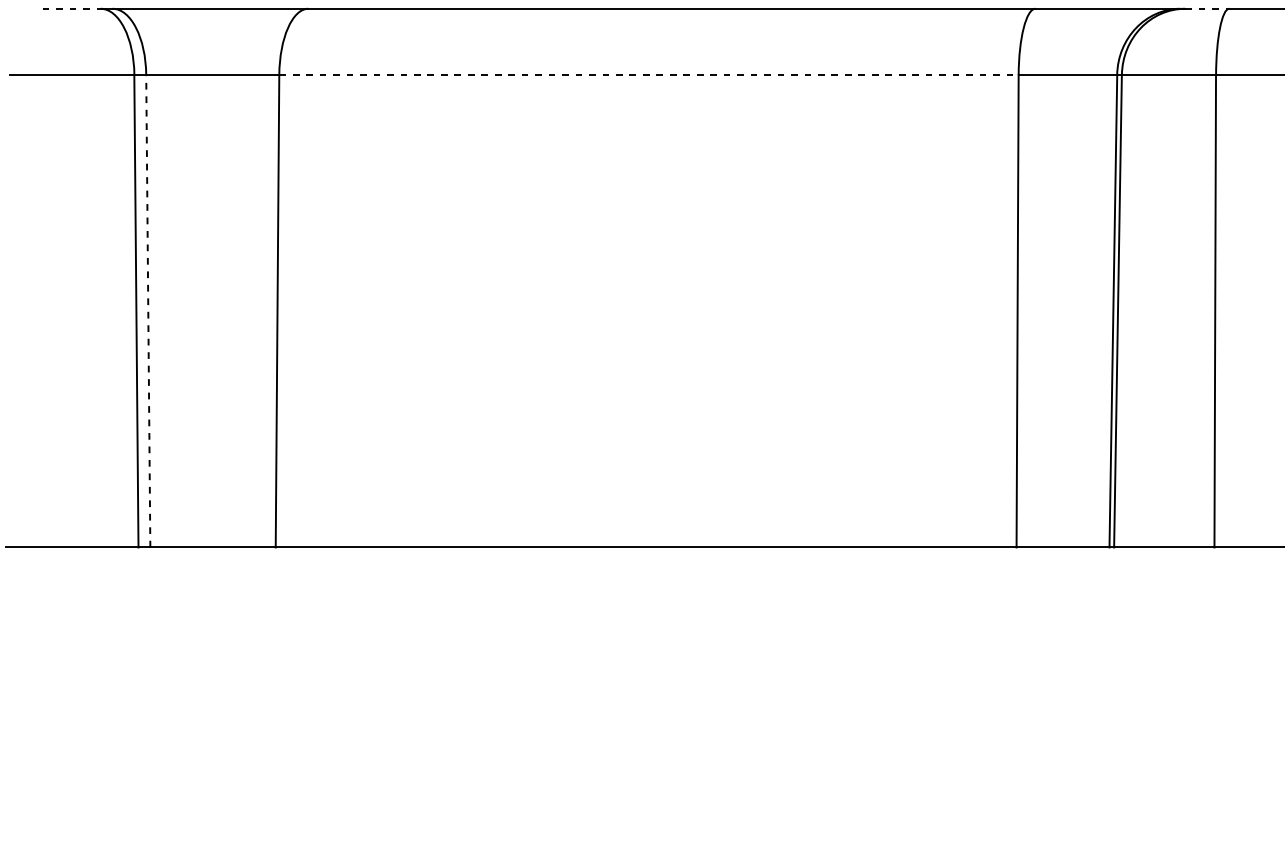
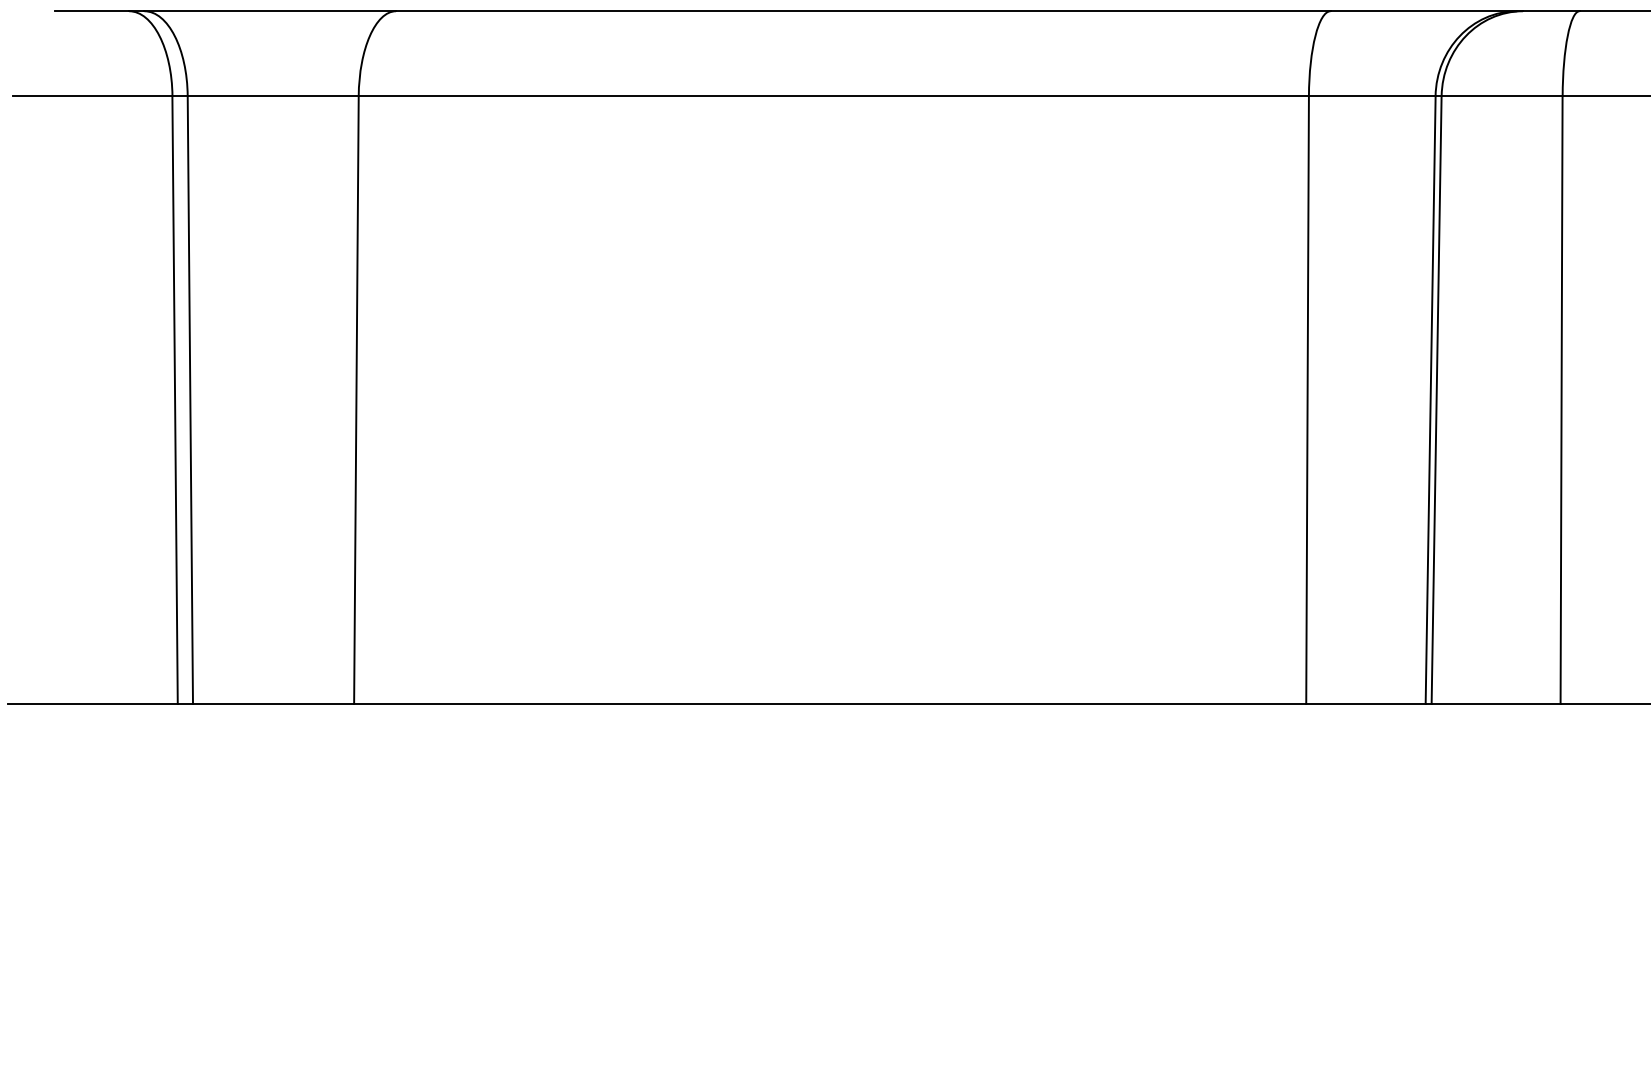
line: (72, 8) -> (92, 11), dashed -> solid
line: (1207, 8) -> (1551, 11), dashed -> solid
line: (649, 75) -> (834, 96), dashed -> solid
line: (148, 310) -> (190, 399), dashed -> solid

